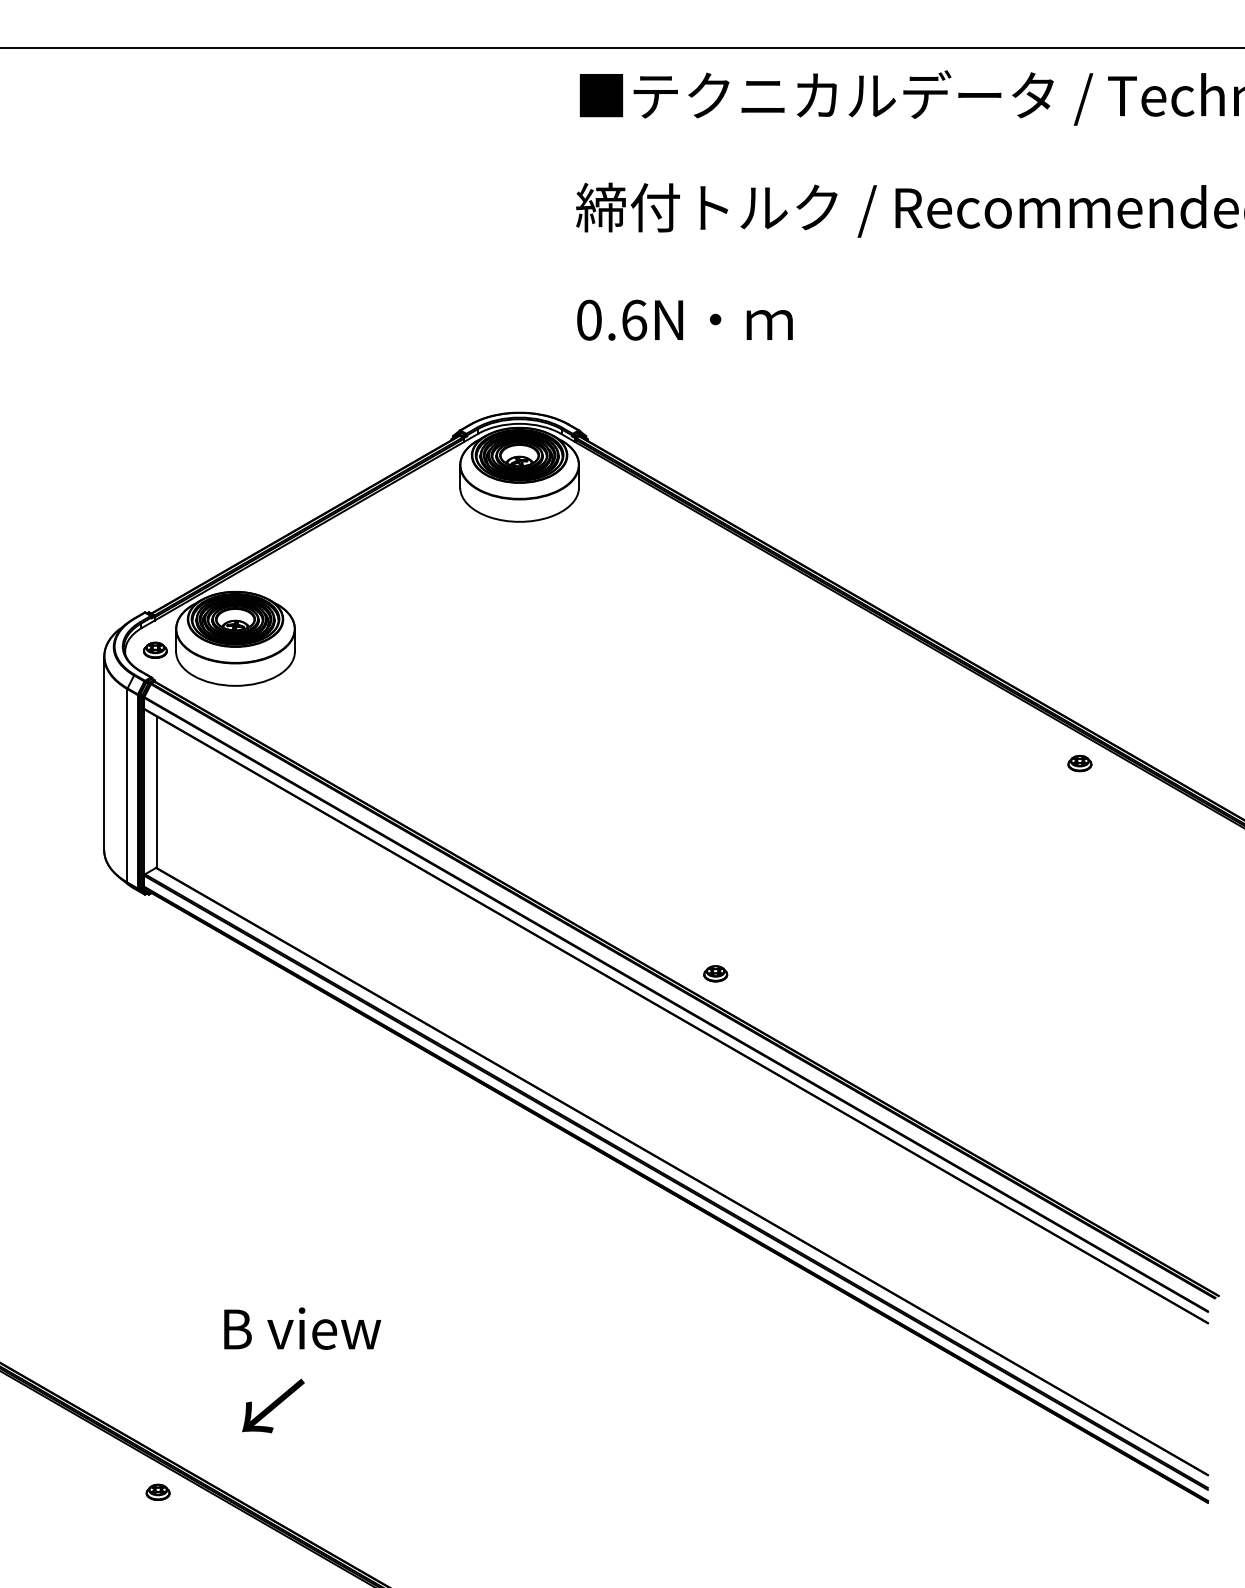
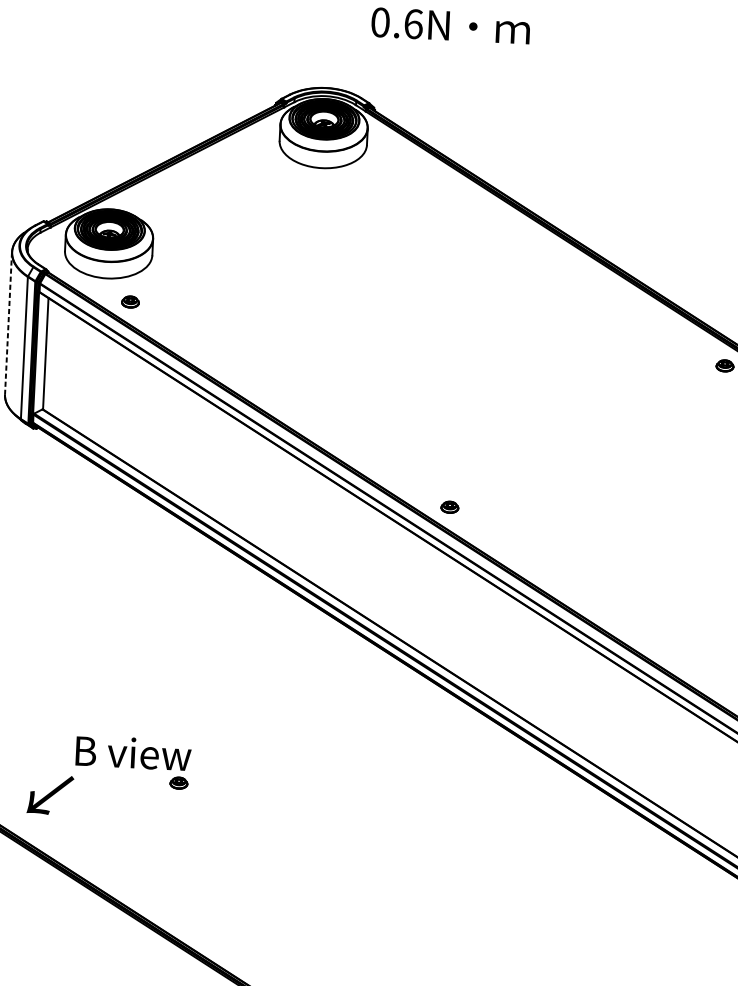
part: (155, 649) -> (130, 301), moved
line: (104, 753) -> (8, 323), solid -> dashed
text: (273, 1405) -> (50, 794), moved
part: (157, 1491) -> (178, 782), moved

